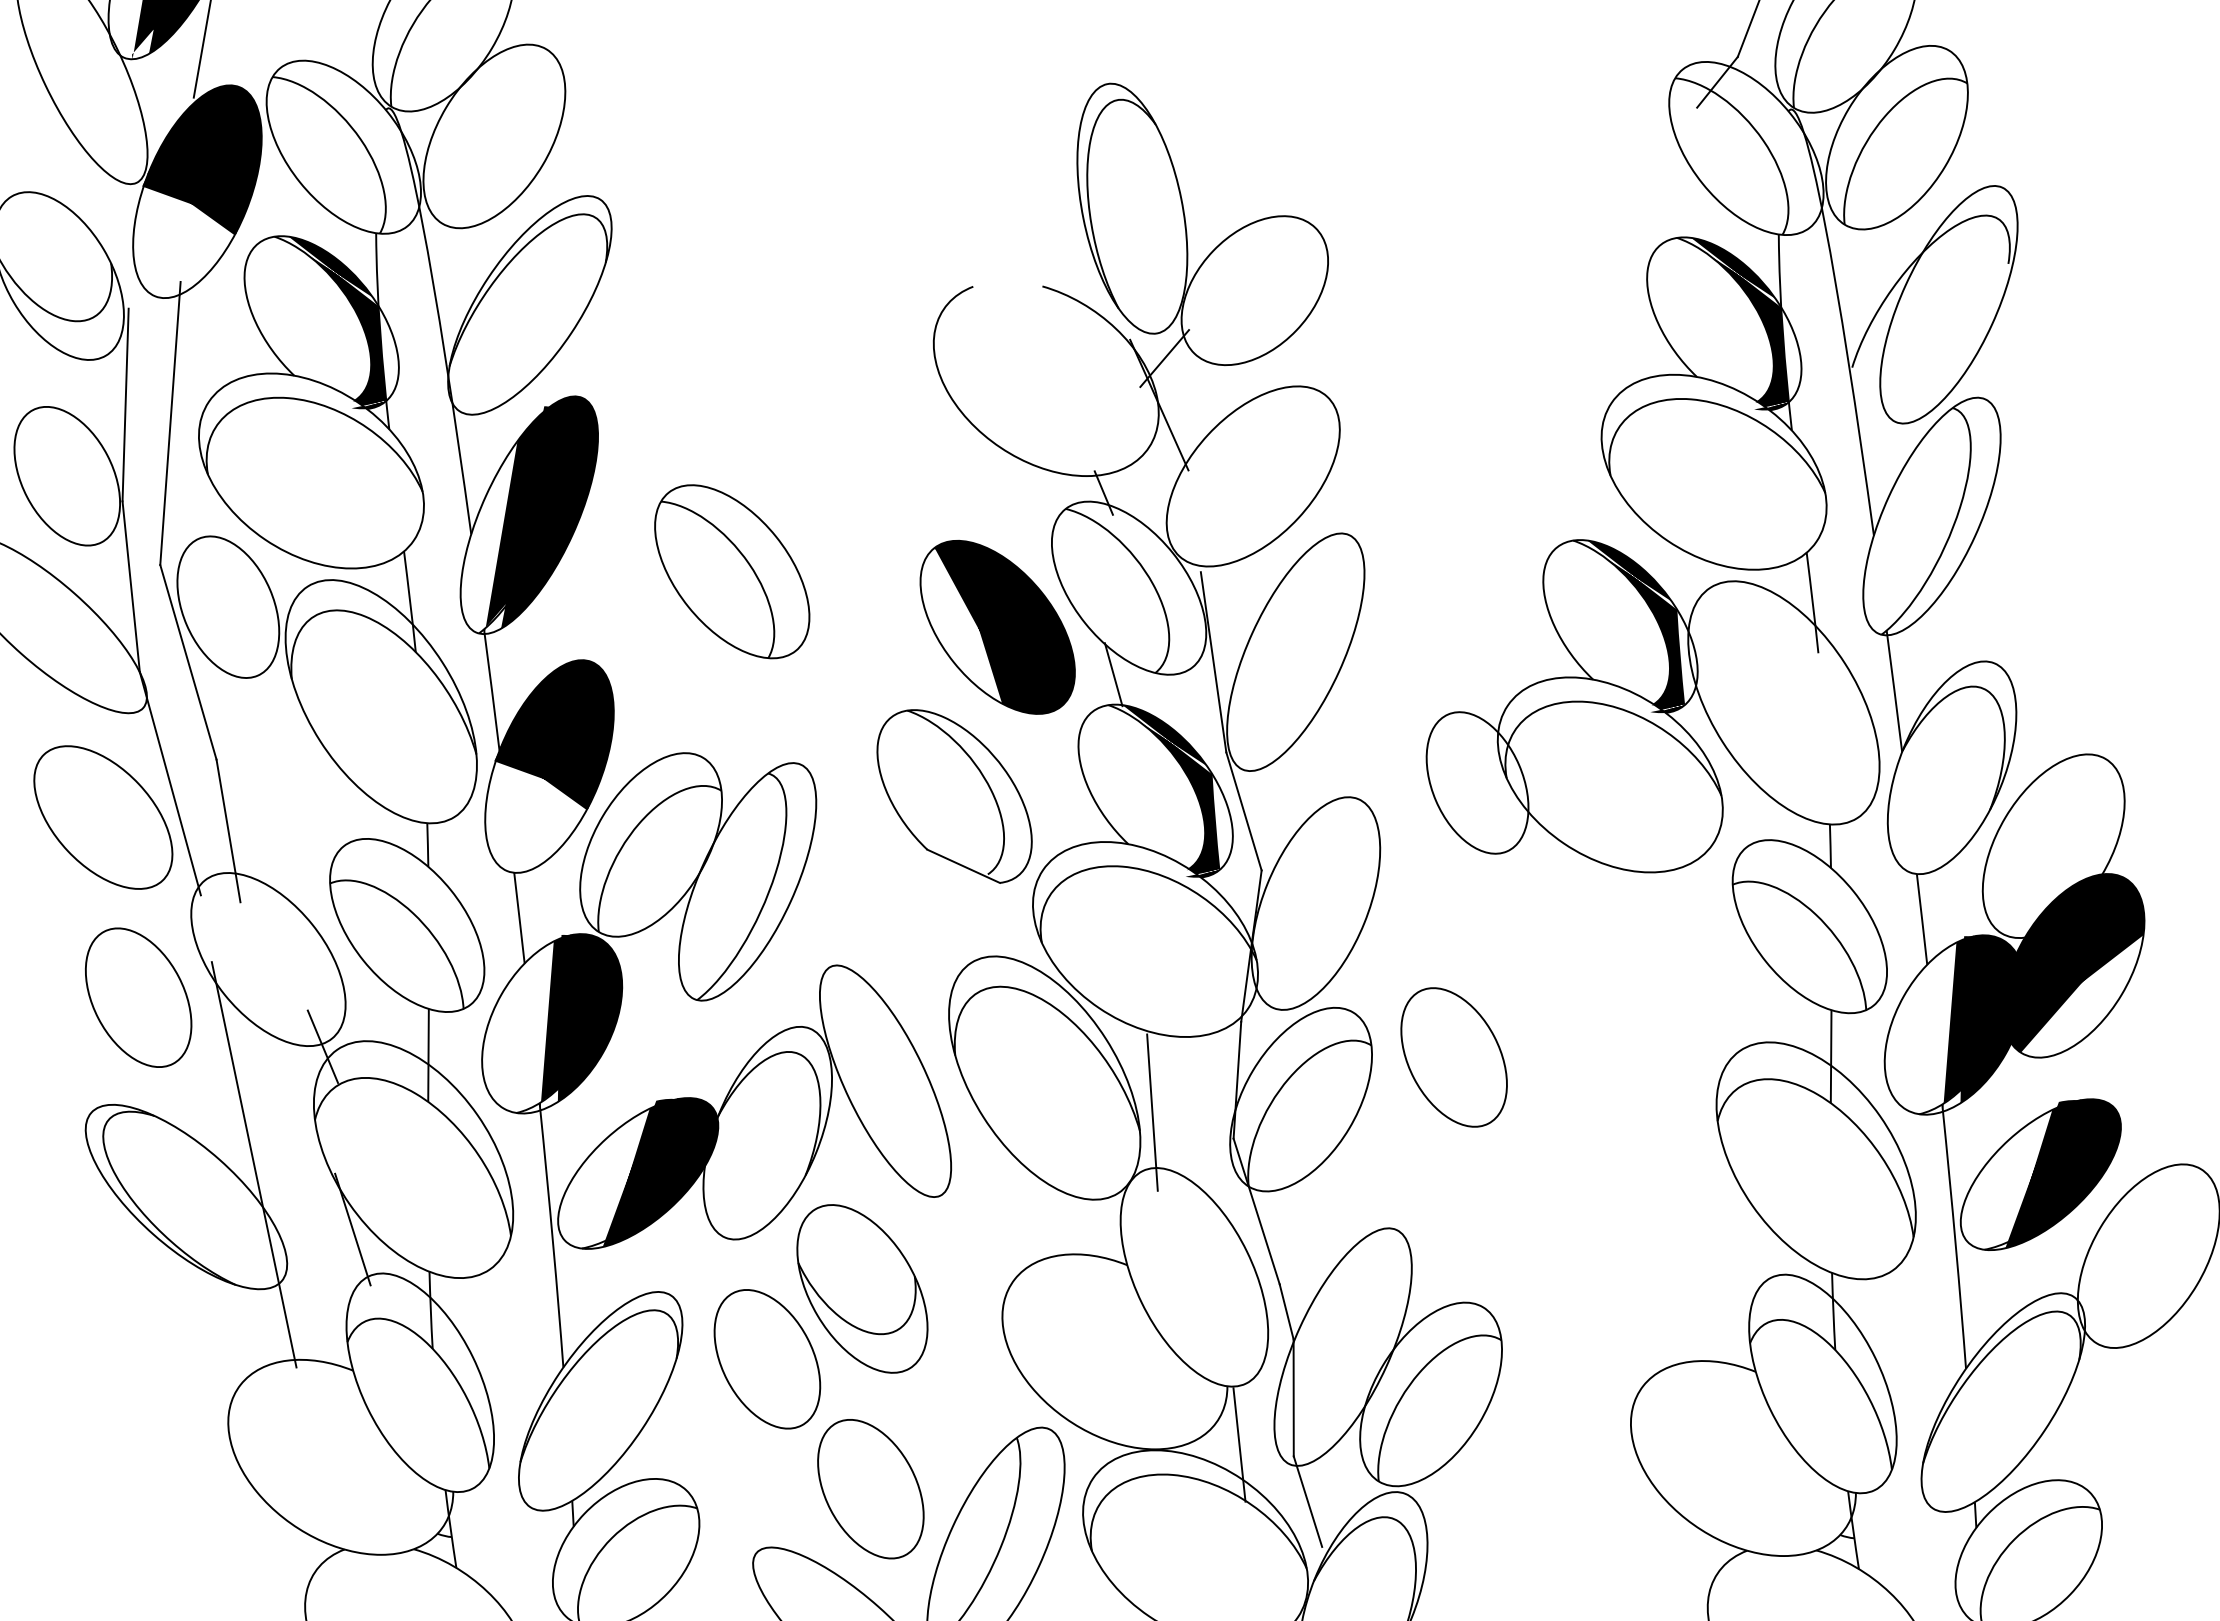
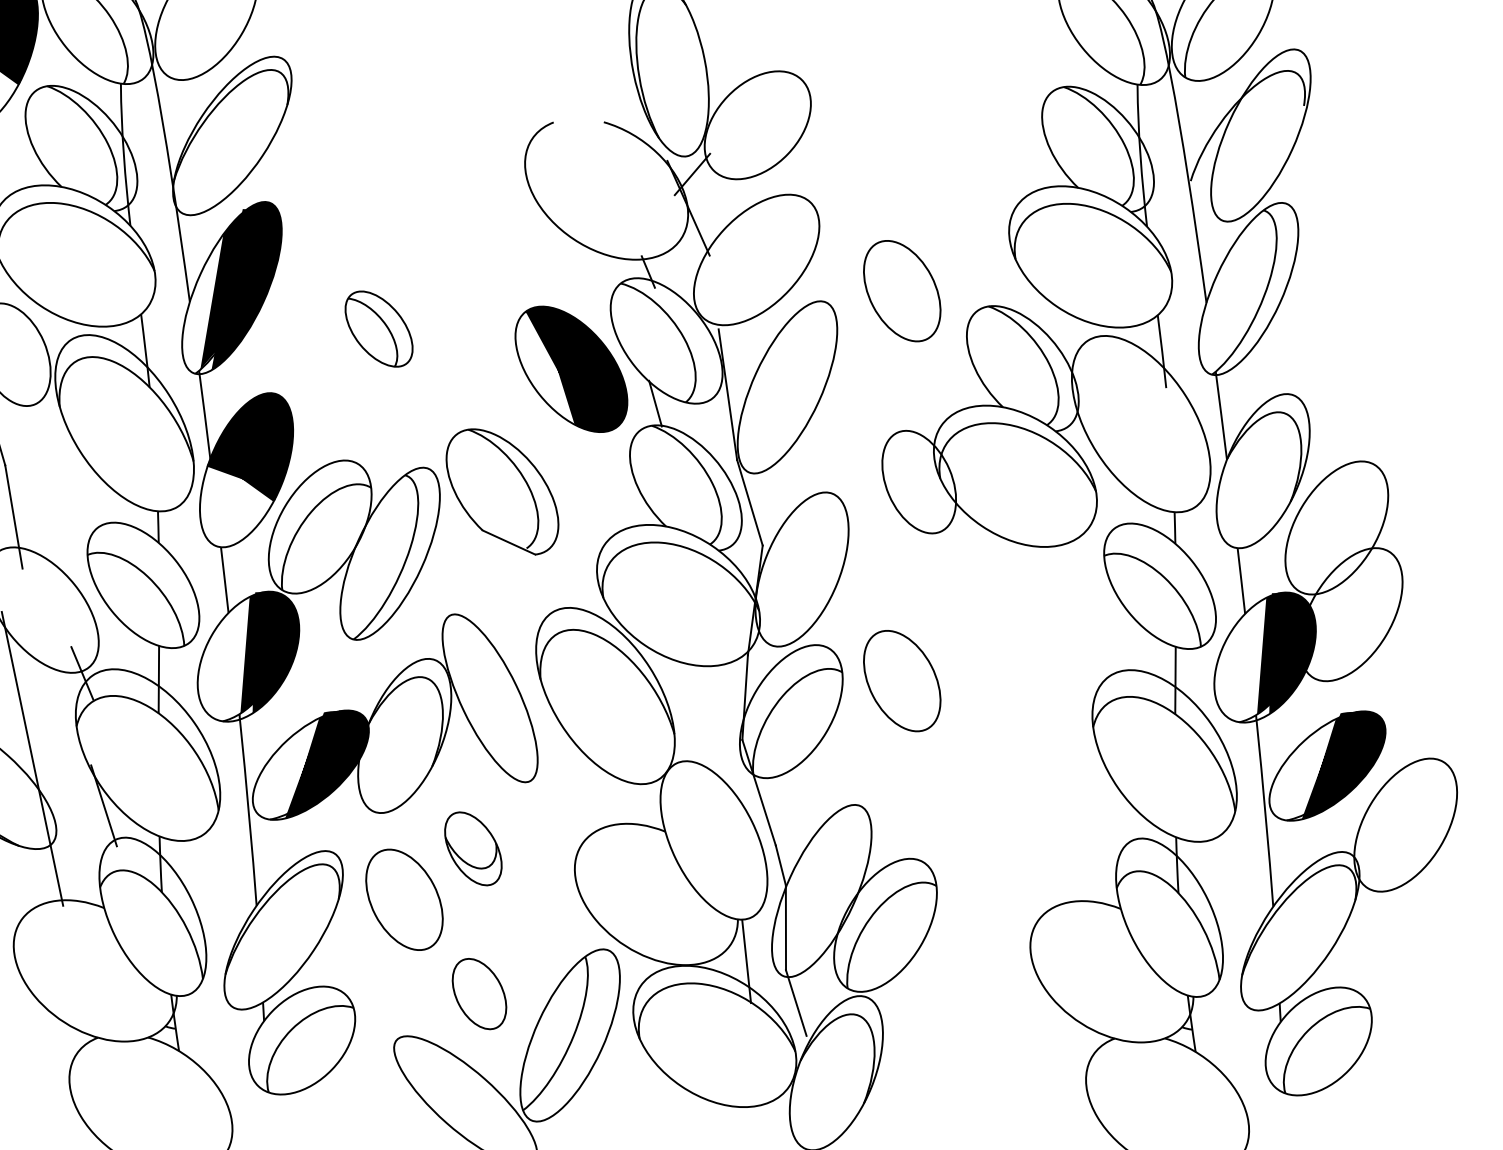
fill: (337, 322) -> (92, 148), removed
fill: (1740, 323) -> (1109, 149), removed
part: (1453, 519) -> (901, 291), added
part: (732, 571) -> (379, 328), size x0.6
fill: (1636, 626) -> (1034, 368), removed
fill: (1171, 791) -> (697, 488), removed
part: (954, 796) -> (502, 491), moved
fill: (2073, 963) -> (1351, 612), removed
line: (1152, 1112) -> (683, 720), removed
part: (862, 1288) -> (473, 848), size x0.6
part: (870, 1489) -> (479, 994), size x0.7

